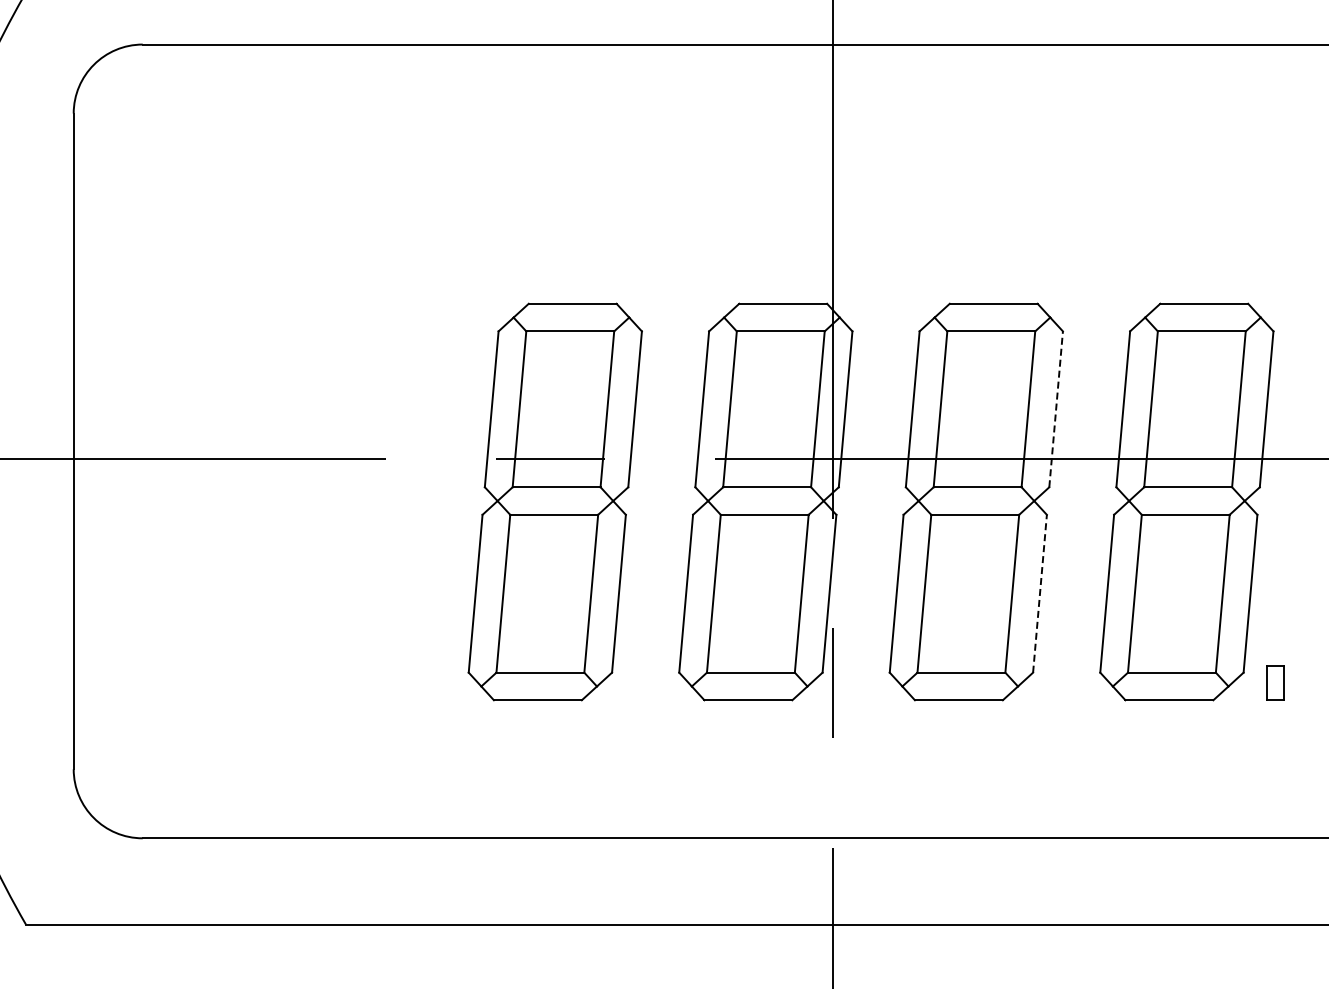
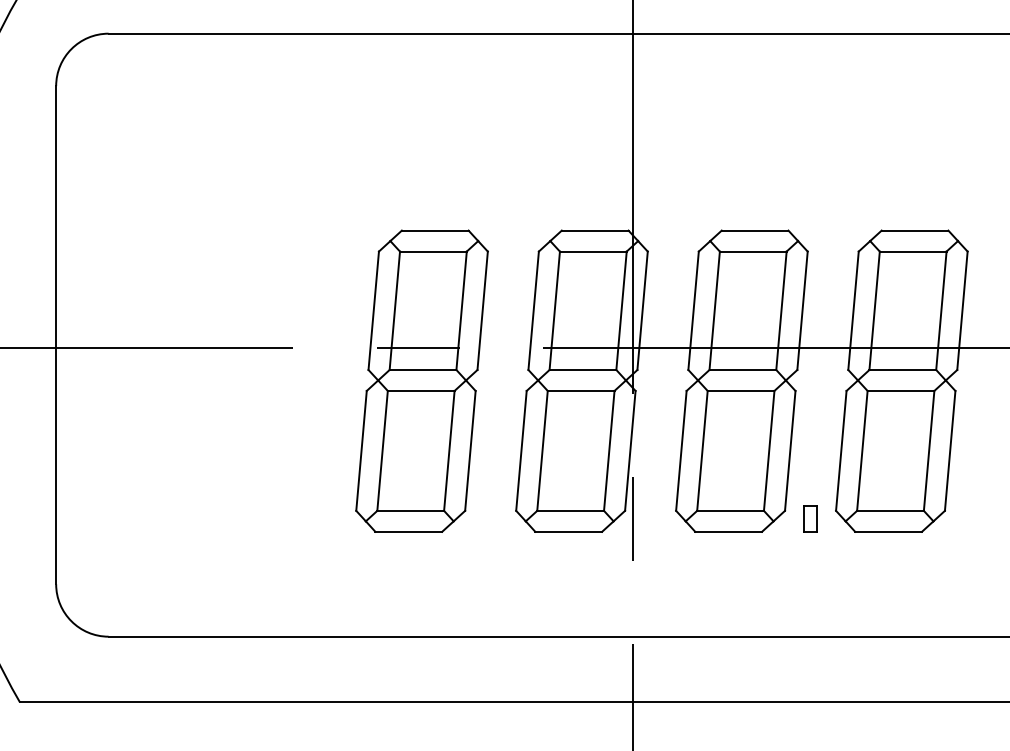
line: (1056, 408) -> (802, 310), dashed -> solid
line: (1040, 593) -> (790, 450), dashed -> solid
part: (1275, 682) -> (810, 518), moved

